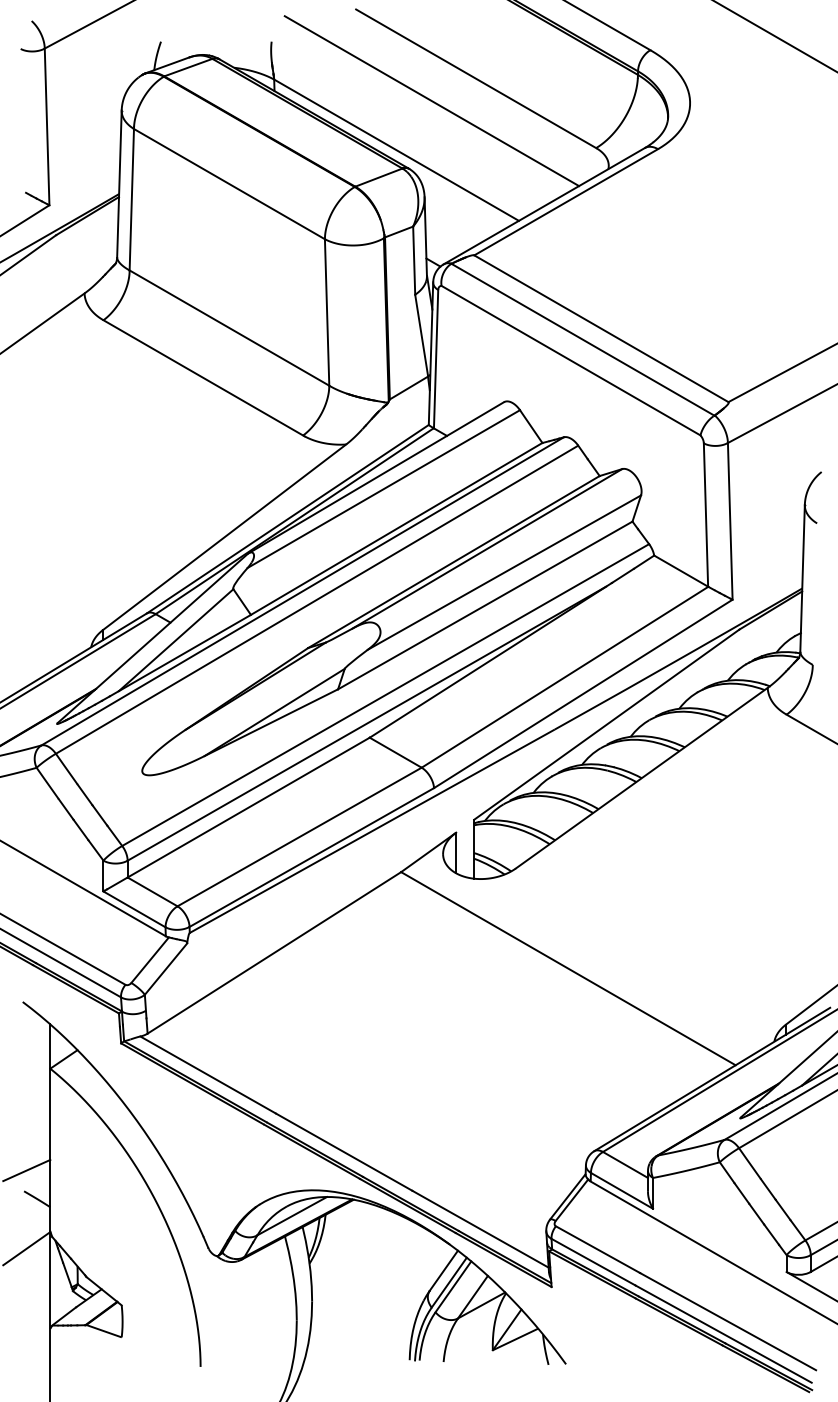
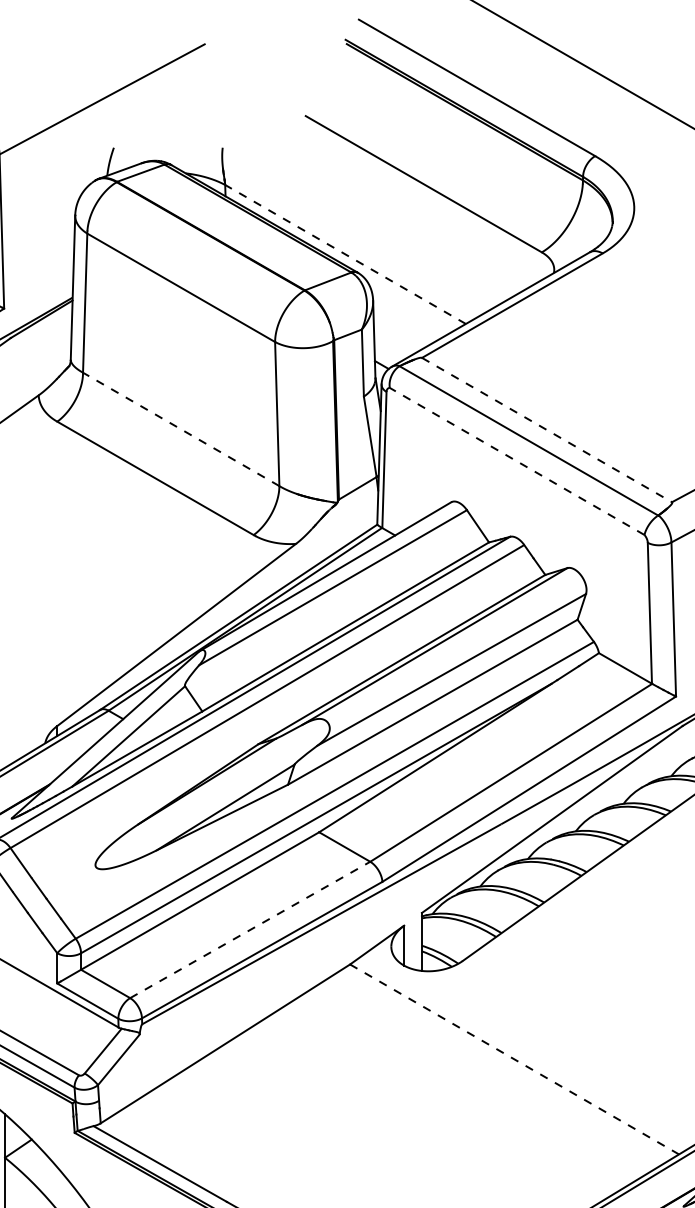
line: (431, 101) -> (379, 206), removed
line: (396, 149) -> (345, 253), solid -> dashed
line: (229, 327) -> (181, 428), solid -> dashed
line: (601, 328) -> (547, 429), solid -> dashed
line: (570, 360) -> (516, 461), solid -> dashed
line: (300, 836) -> (251, 929), solid -> dashed
line: (568, 968) -> (514, 1059), solid -> dashed

